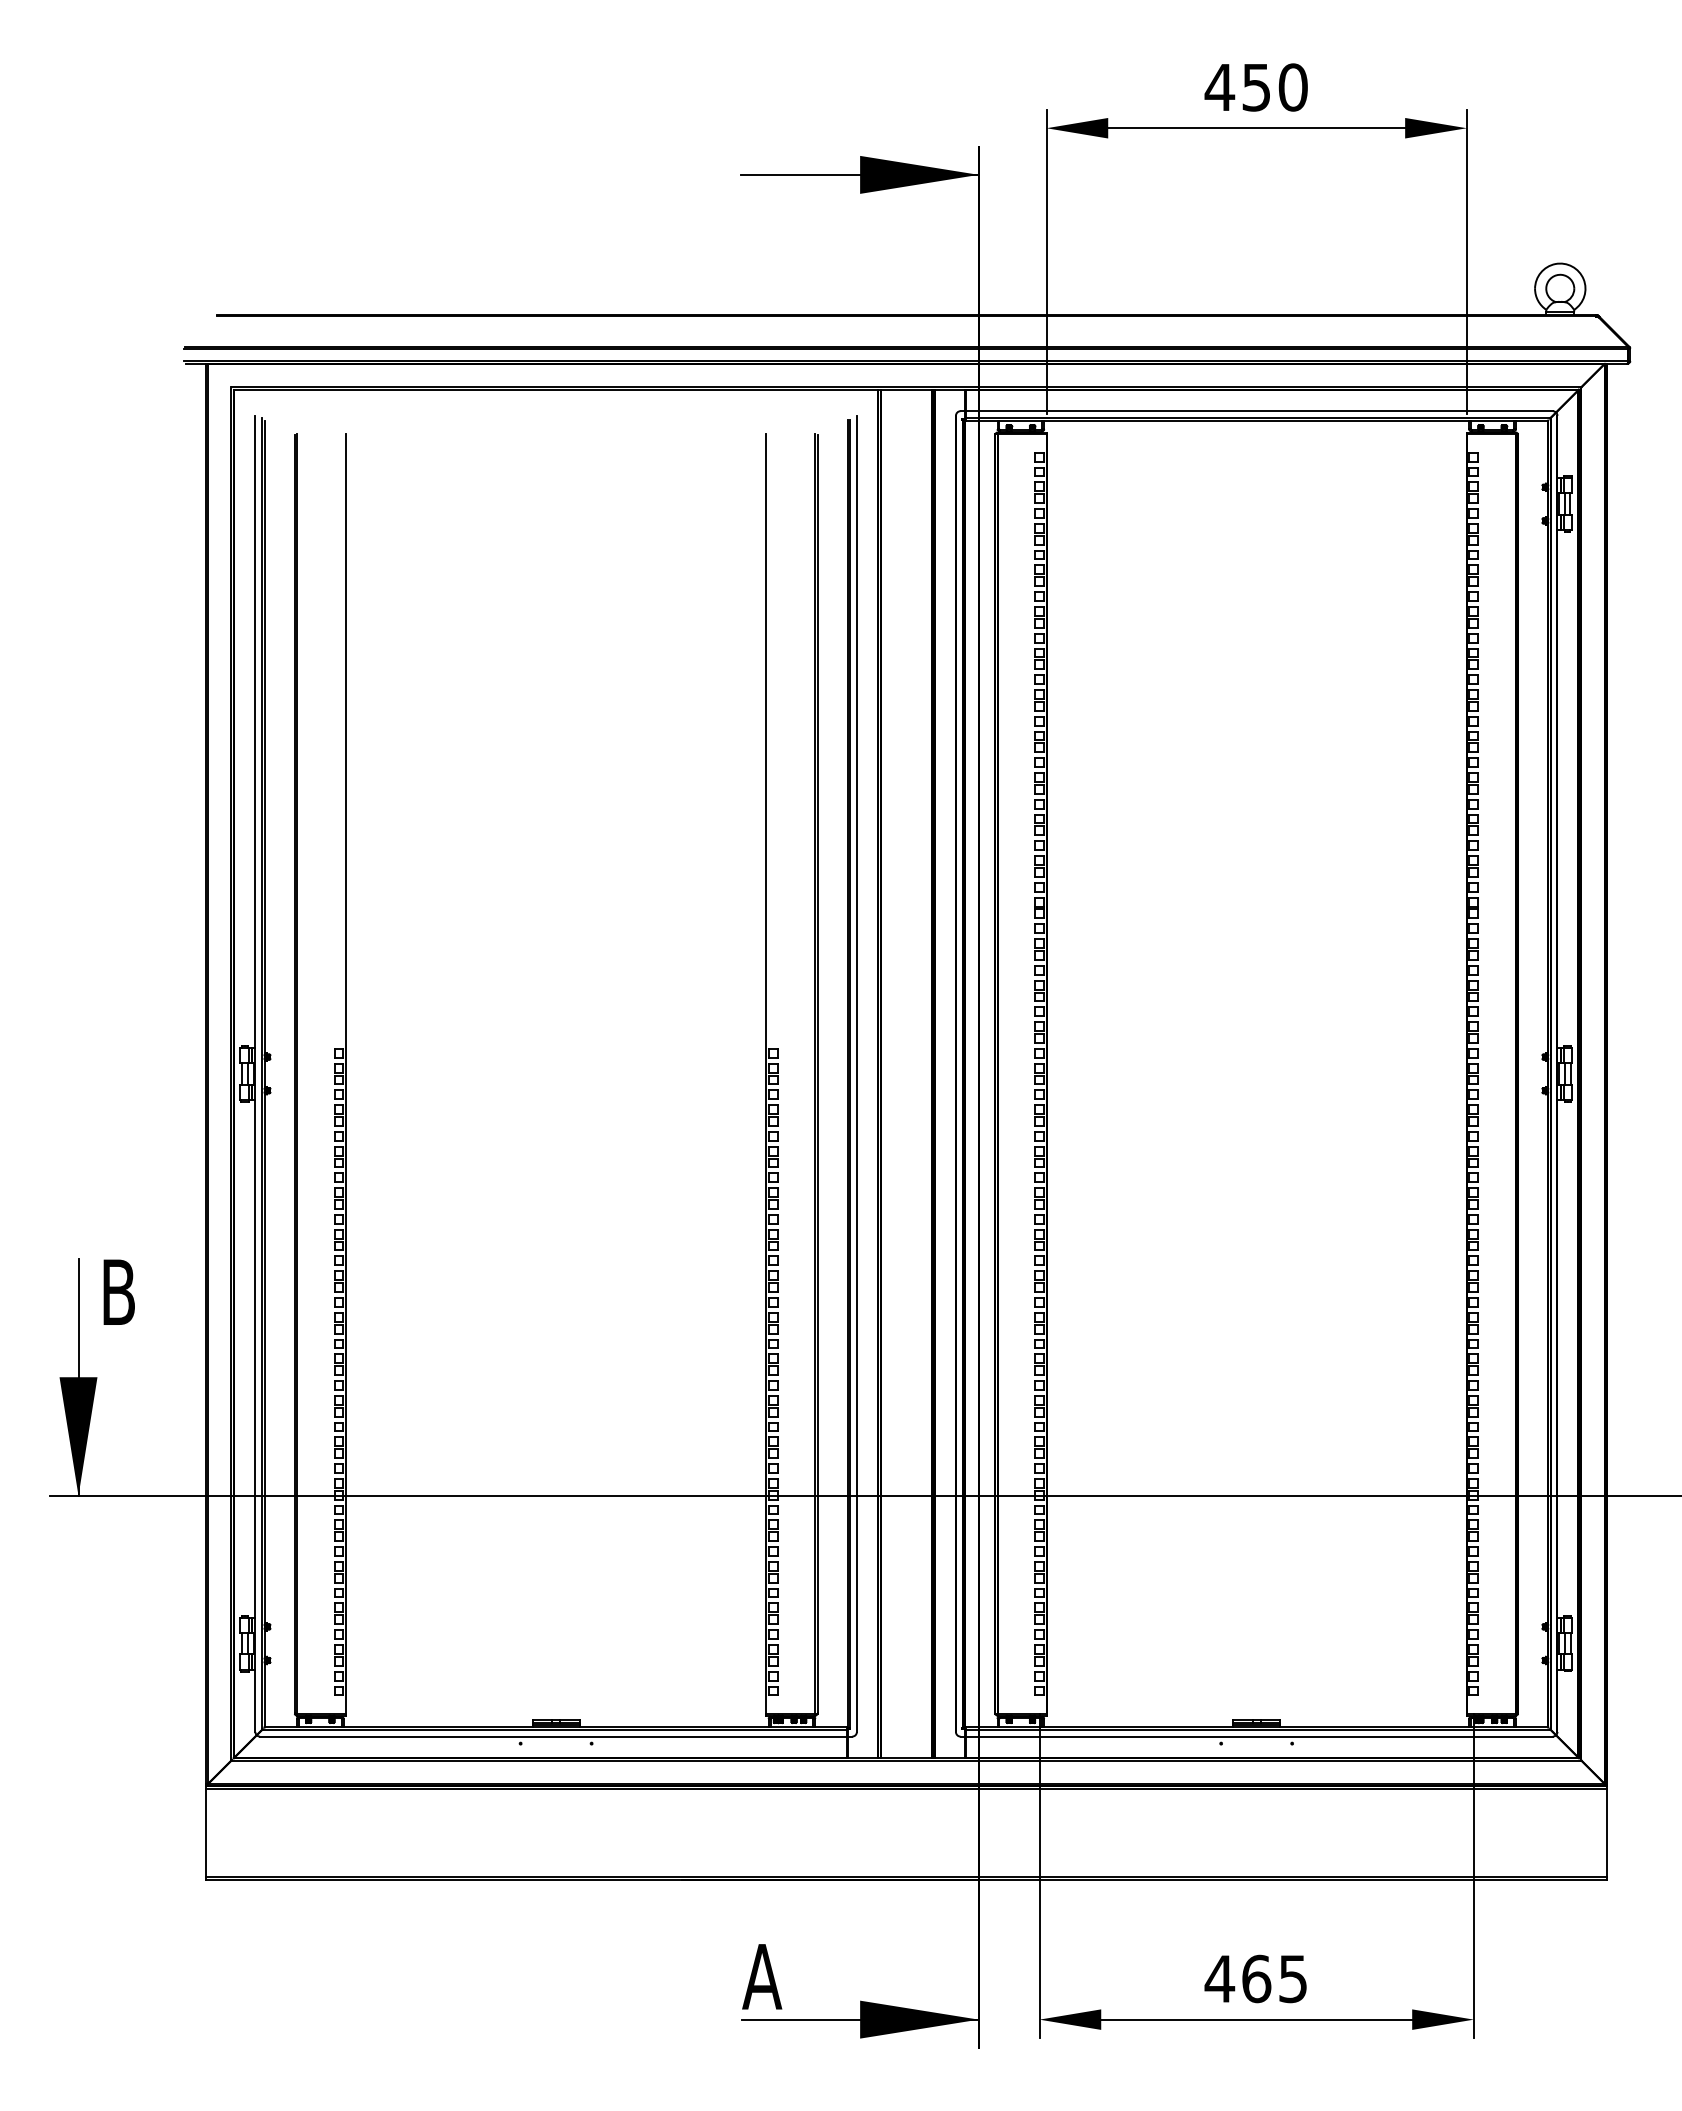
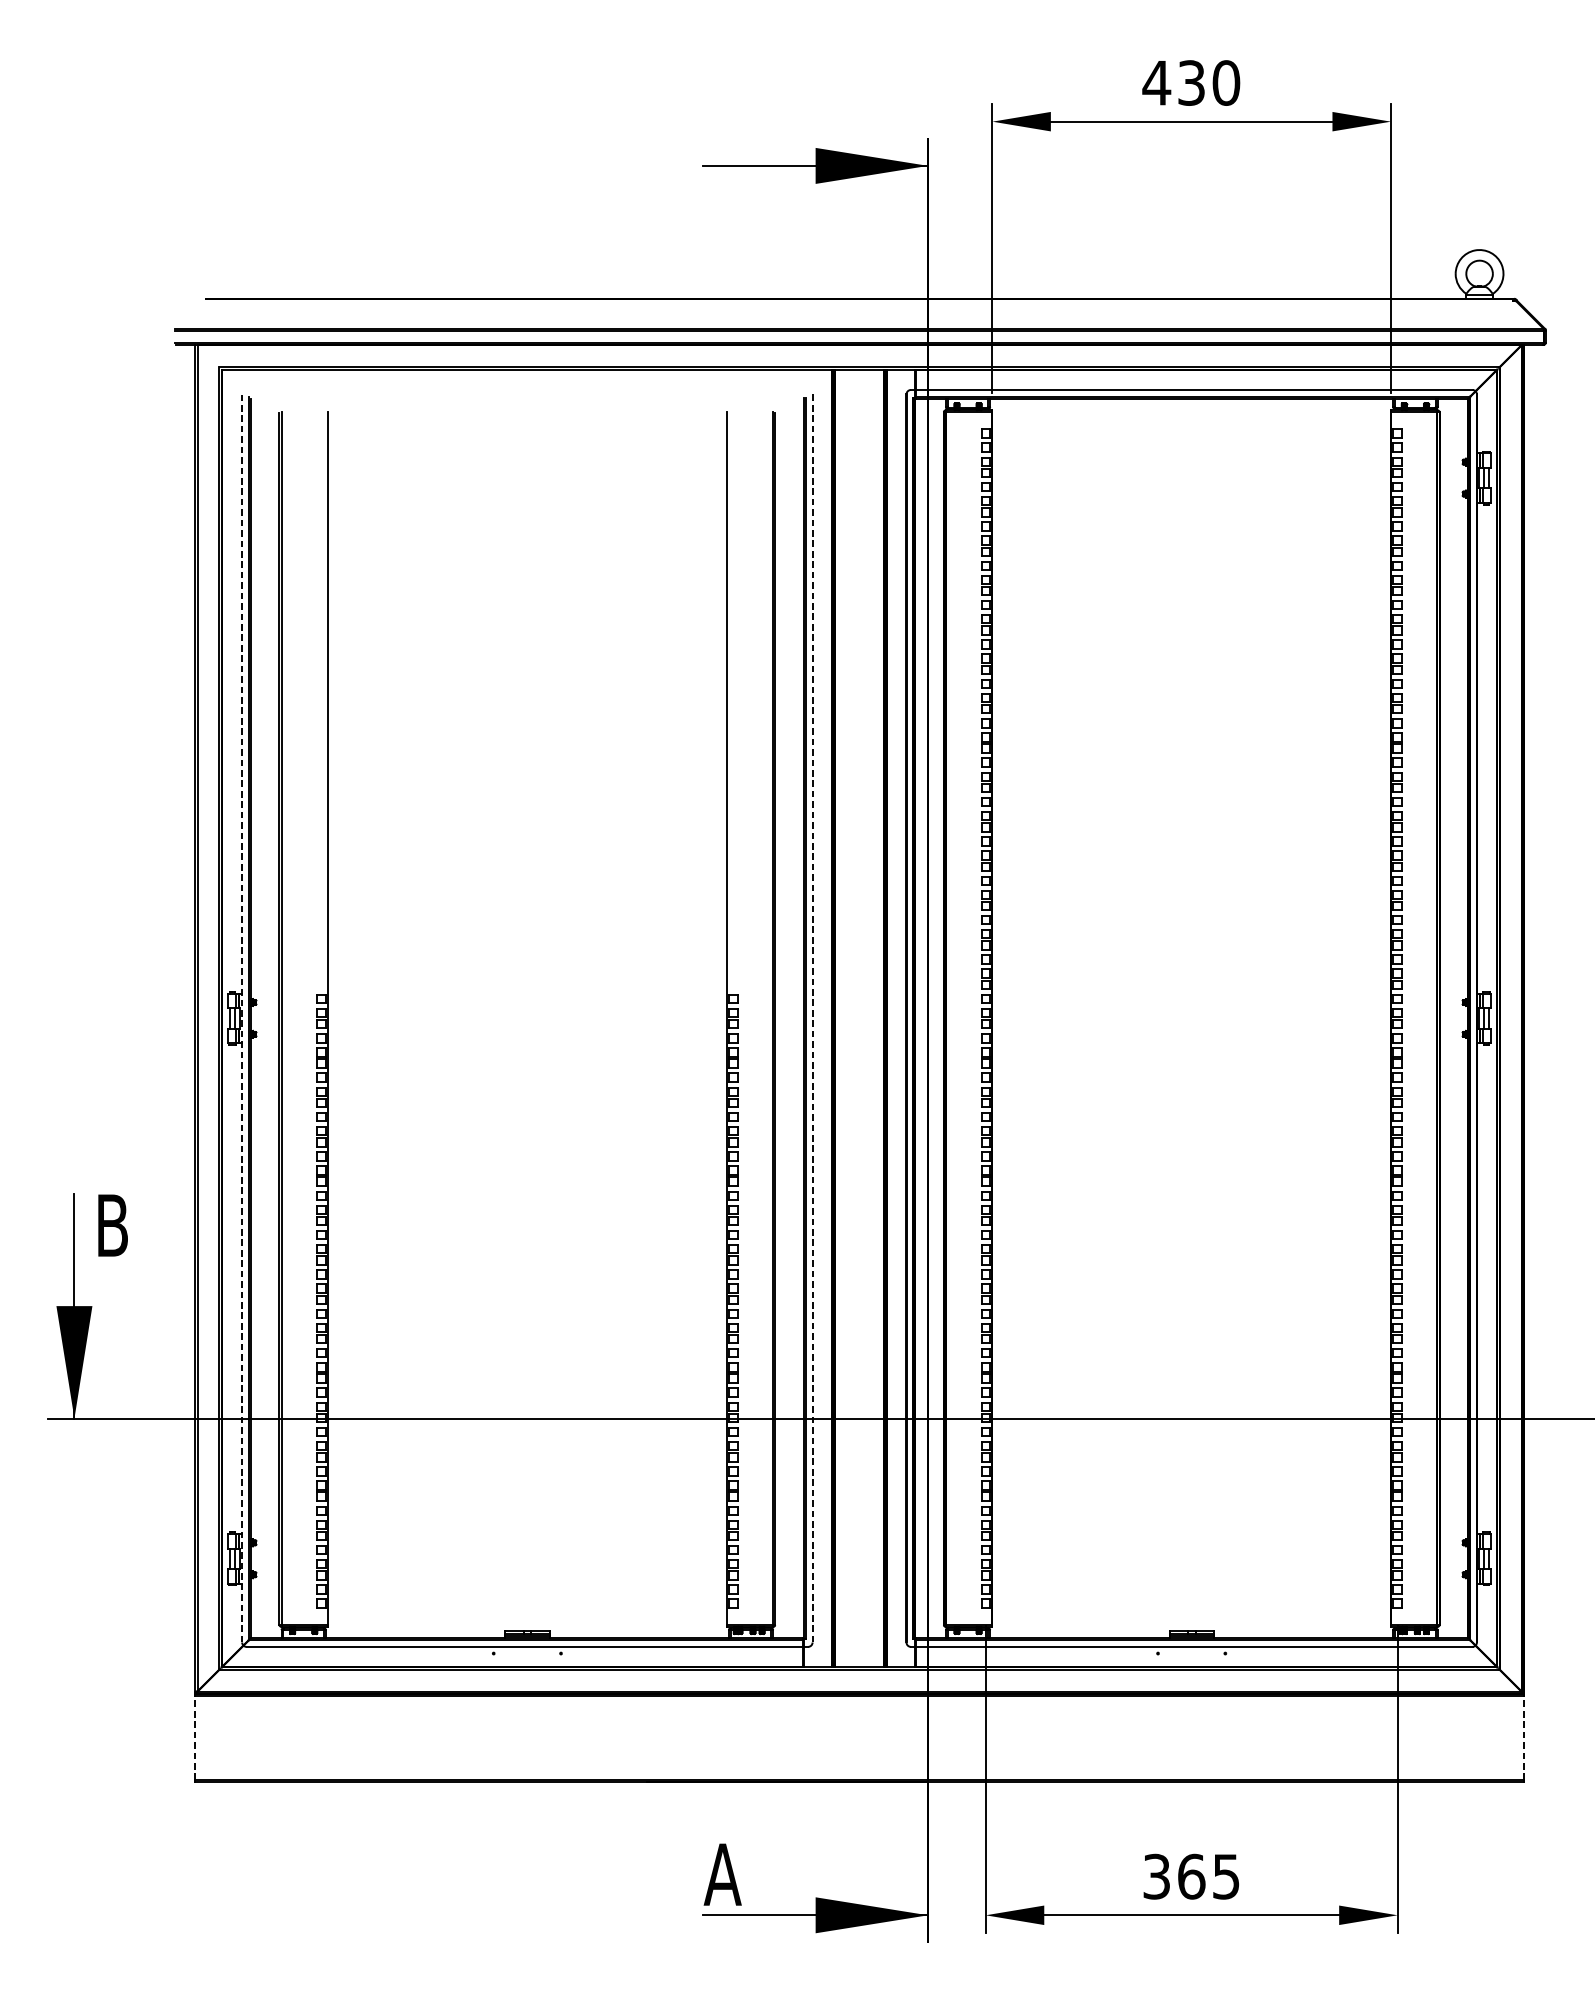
text: (1256, 87) -> (1191, 83), 450 -> 430
line: (255, 1073) -> (242, 1018), solid -> dashed
line: (856, 1074) -> (812, 1019), solid -> dashed
line: (205, 1832) -> (194, 1737), solid -> dashed
line: (1606, 1832) -> (1523, 1737), solid -> dashed
text: (1219, 1978) -> (1156, 1876), 465 -> 365

